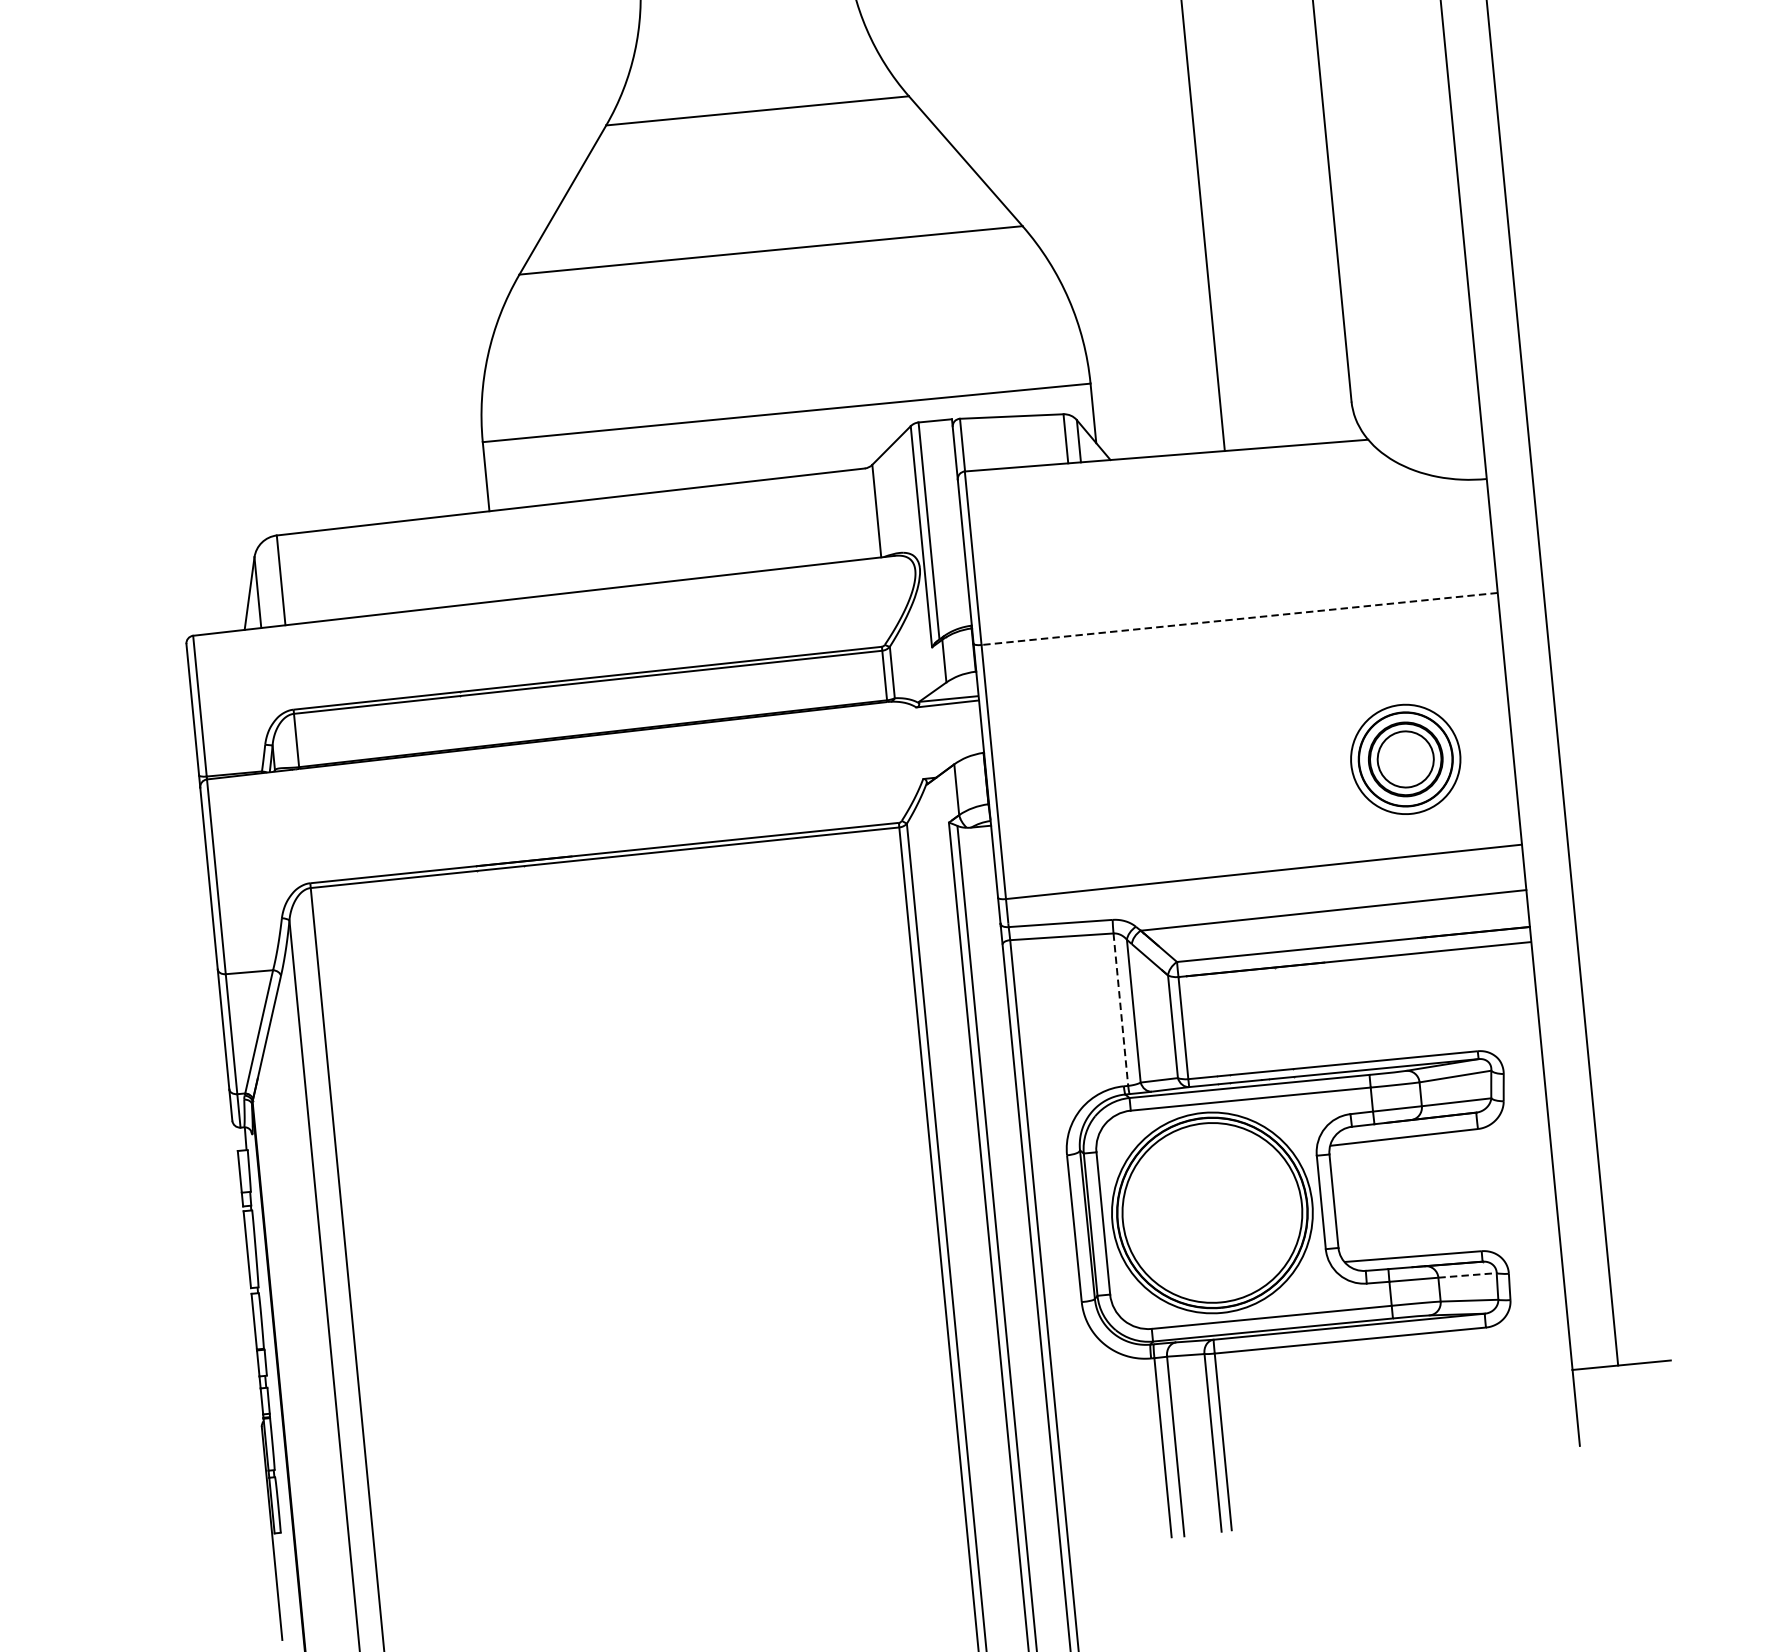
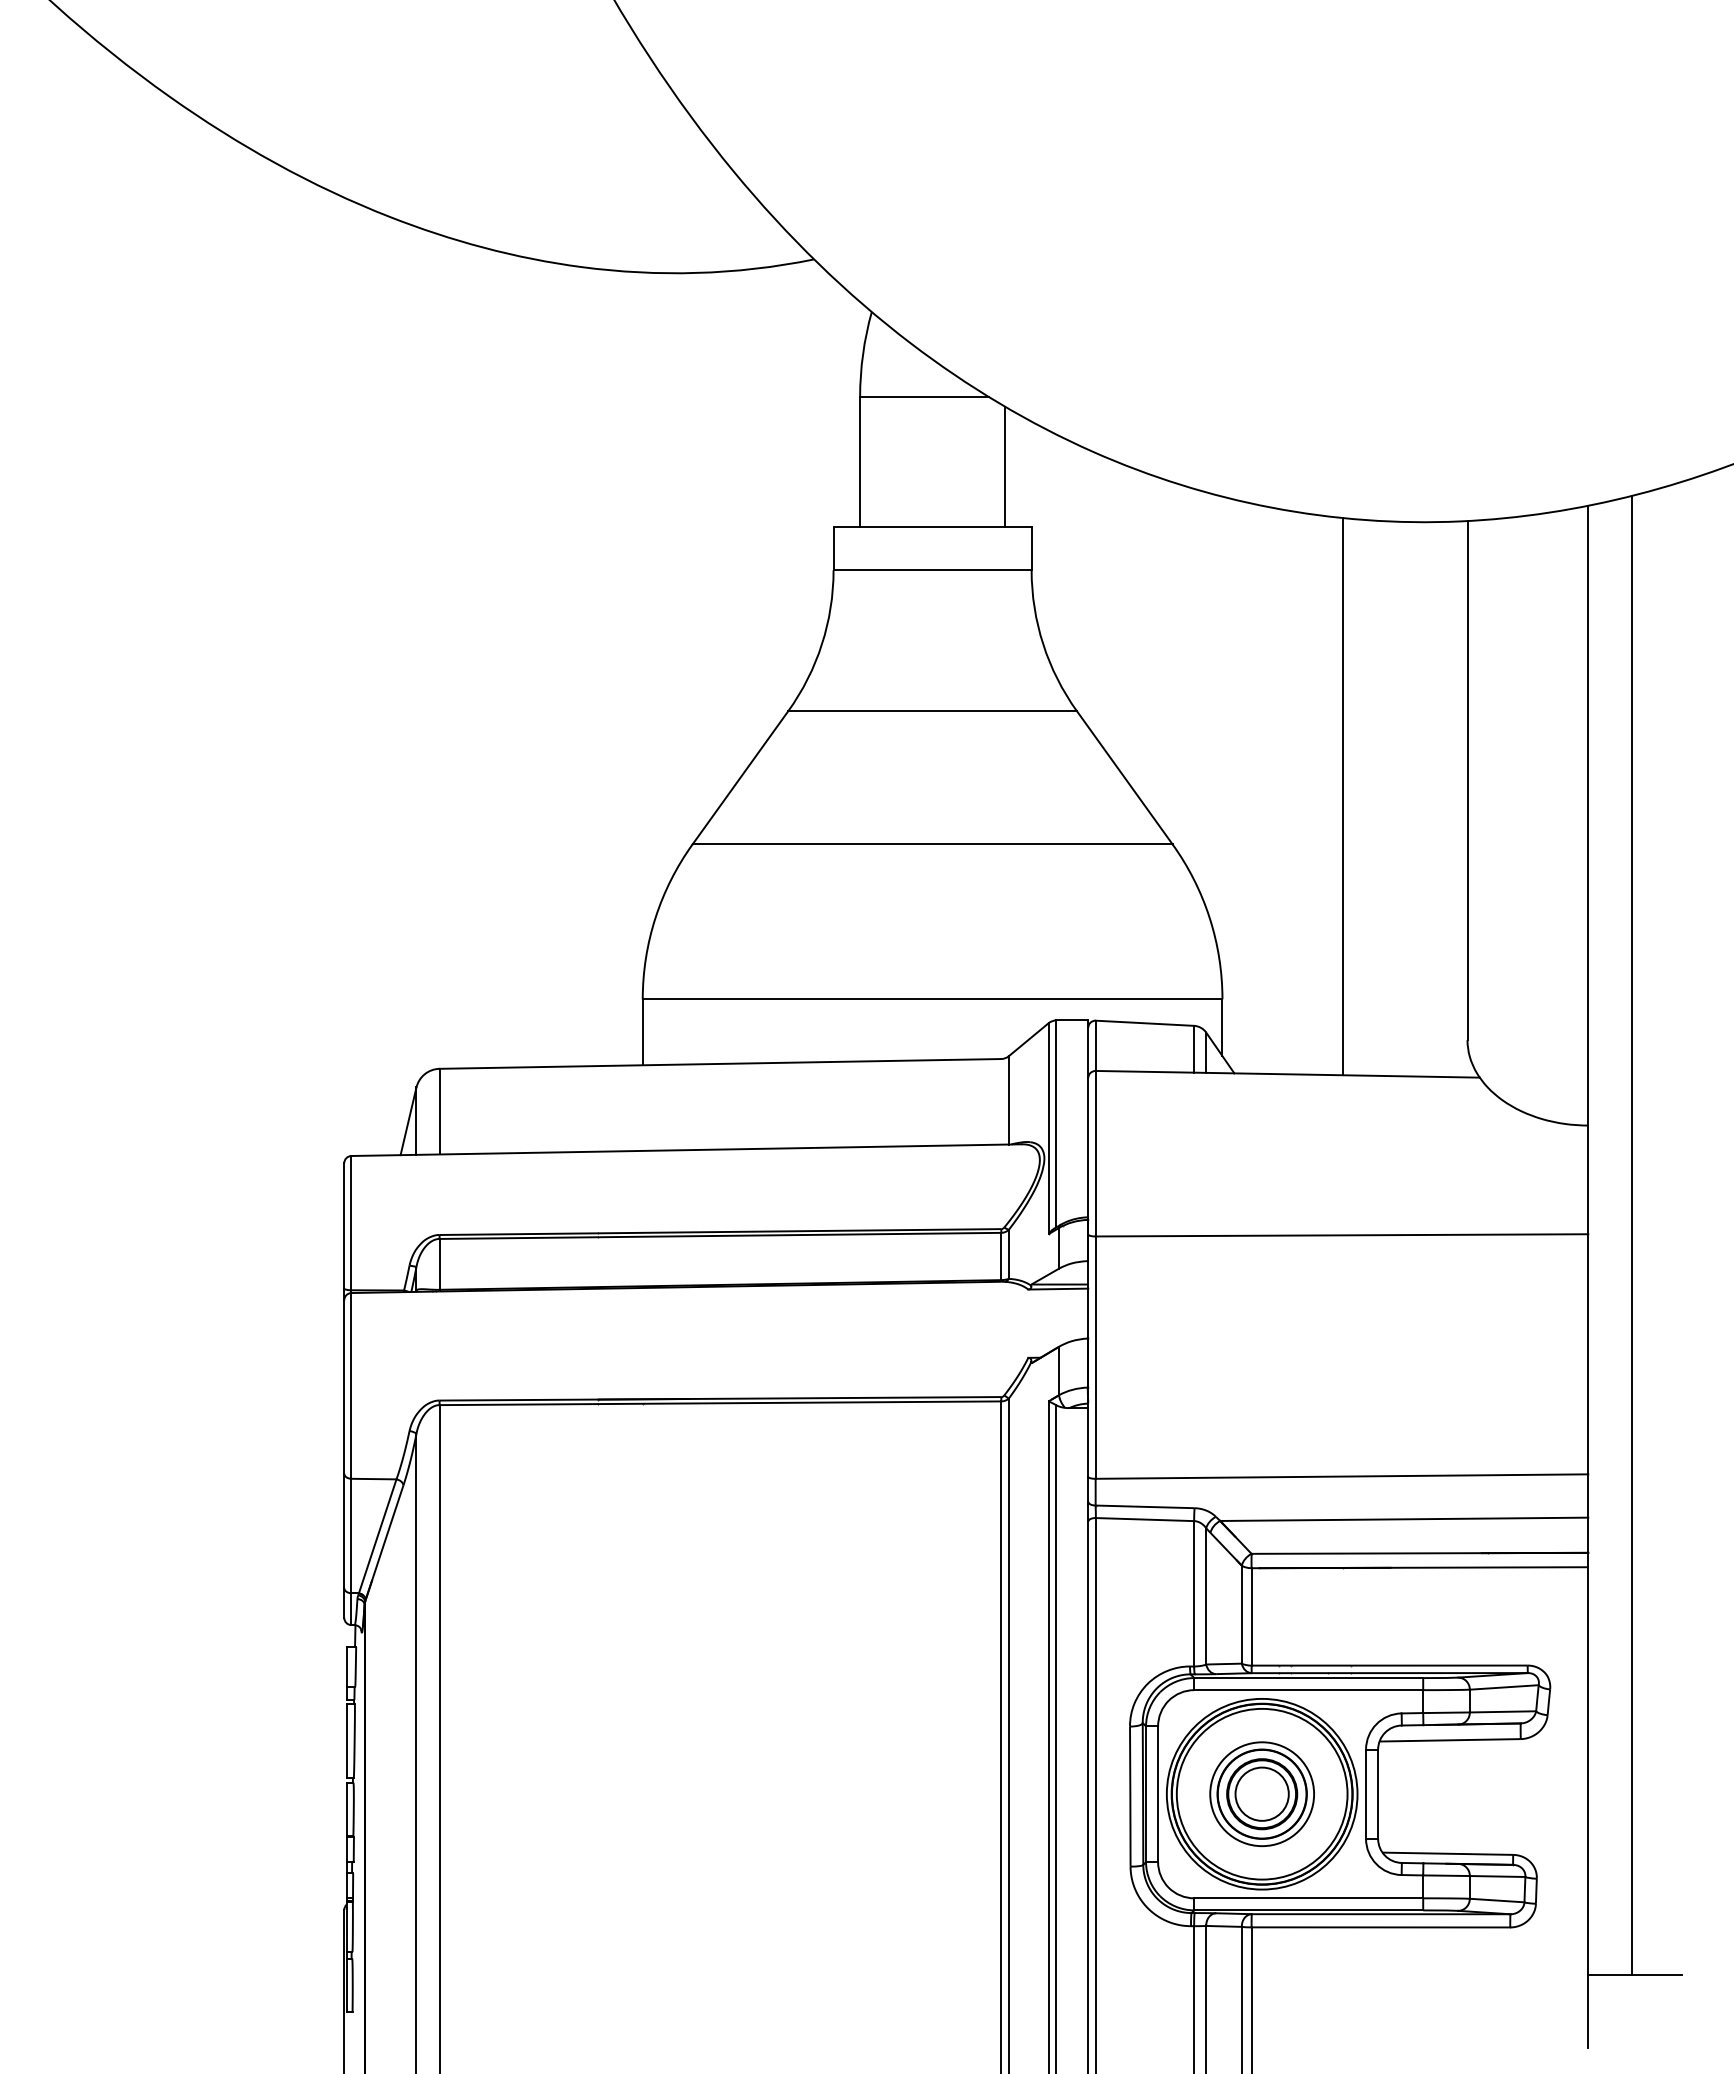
line: (1239, 619) -> (1341, 1235), dashed -> solid
part: (1405, 759) -> (1261, 1794), moved
line: (1121, 1009) -> (1194, 1593), dashed -> solid
line: (1467, 1275) -> (1497, 1876), dashed -> solid

